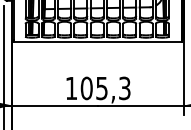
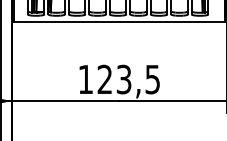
text: (105, 88) -> (128, 79), 105,3 -> 123,5

